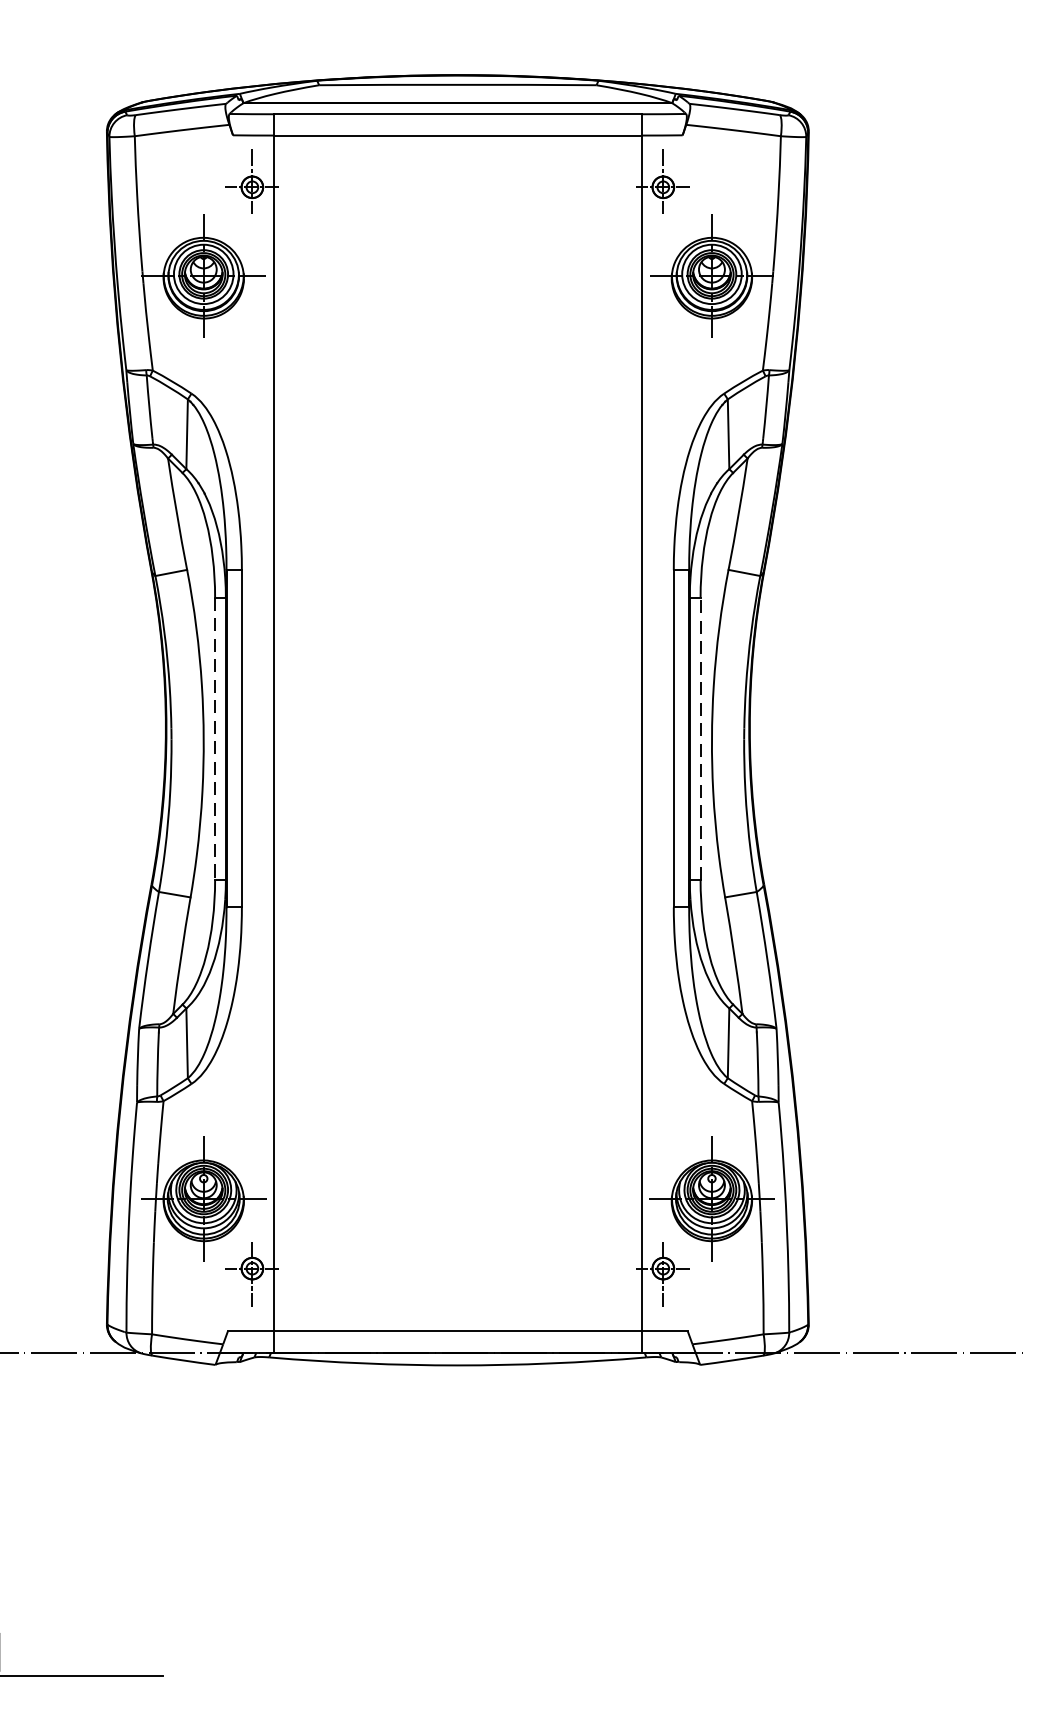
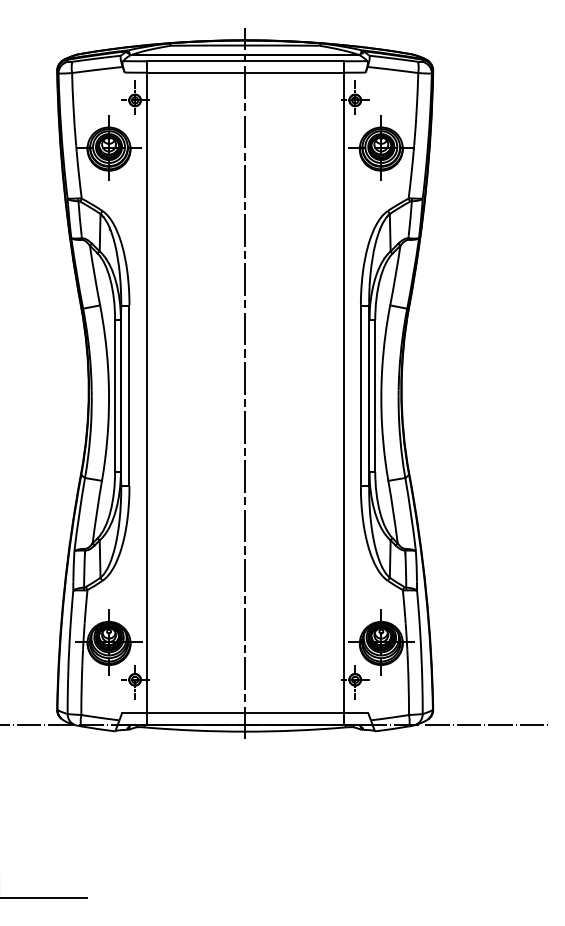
line: (458, 715) -> (245, 383), added
line: (215, 738) -> (115, 395), dashed -> solid
line: (701, 738) -> (375, 395), dashed -> solid

